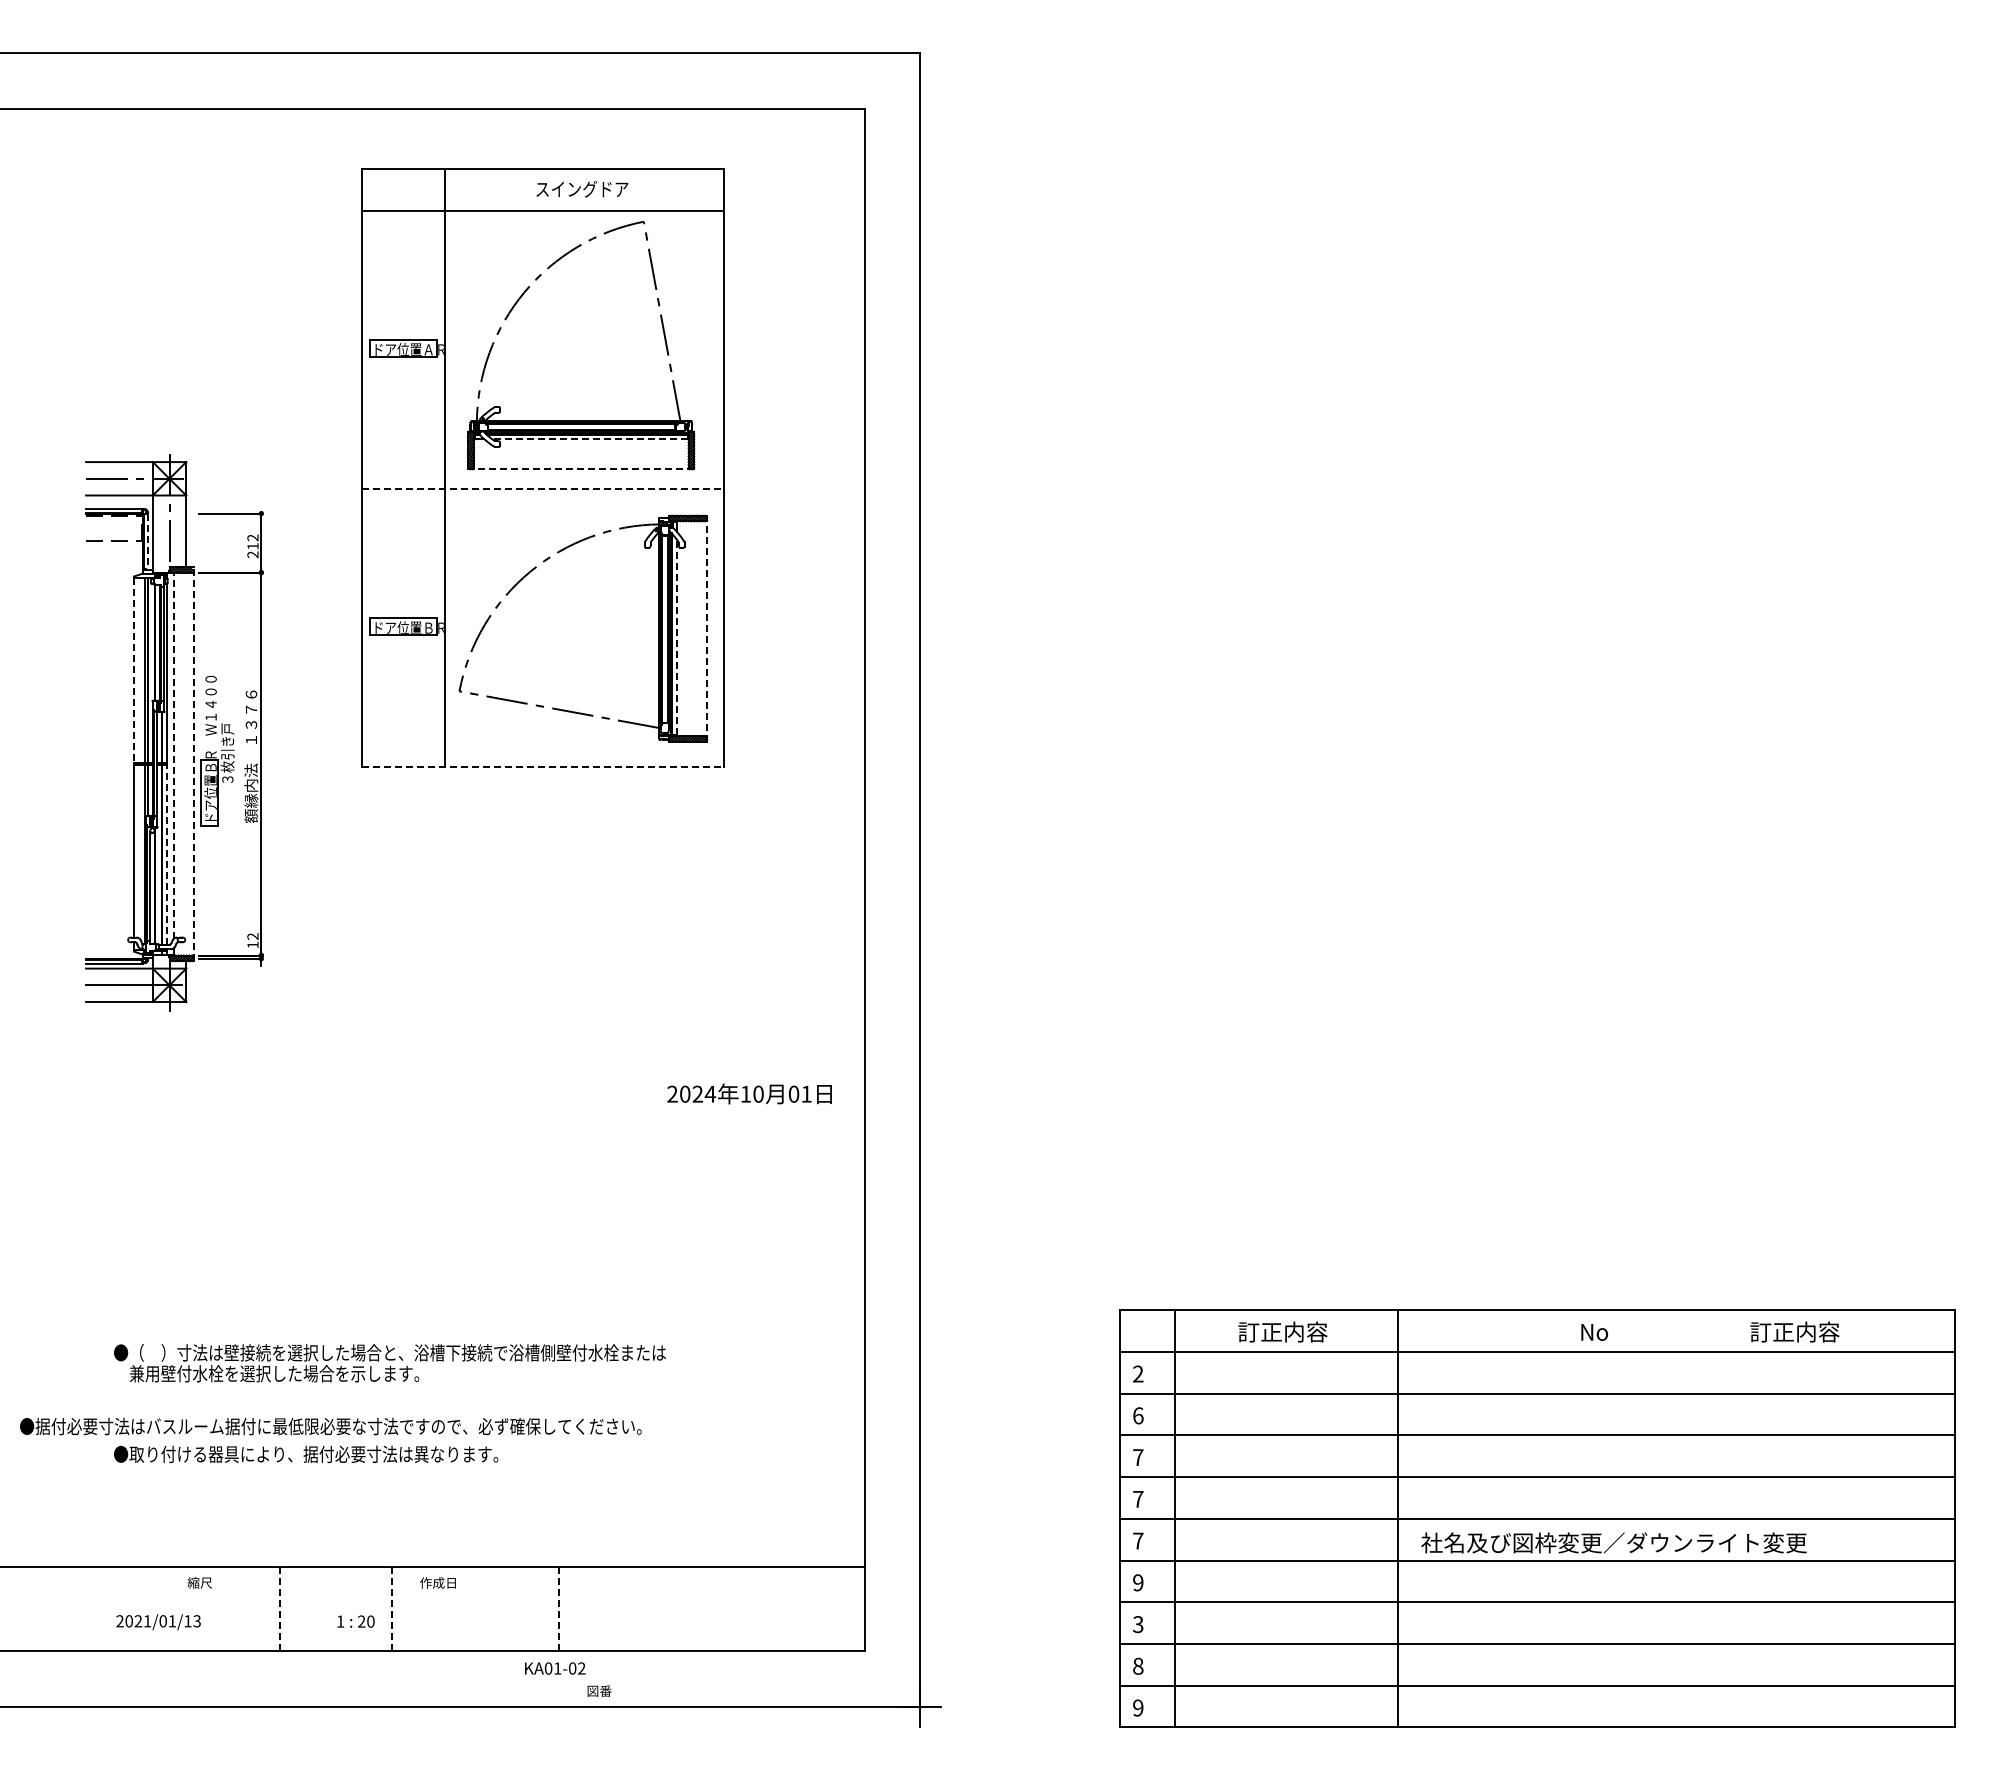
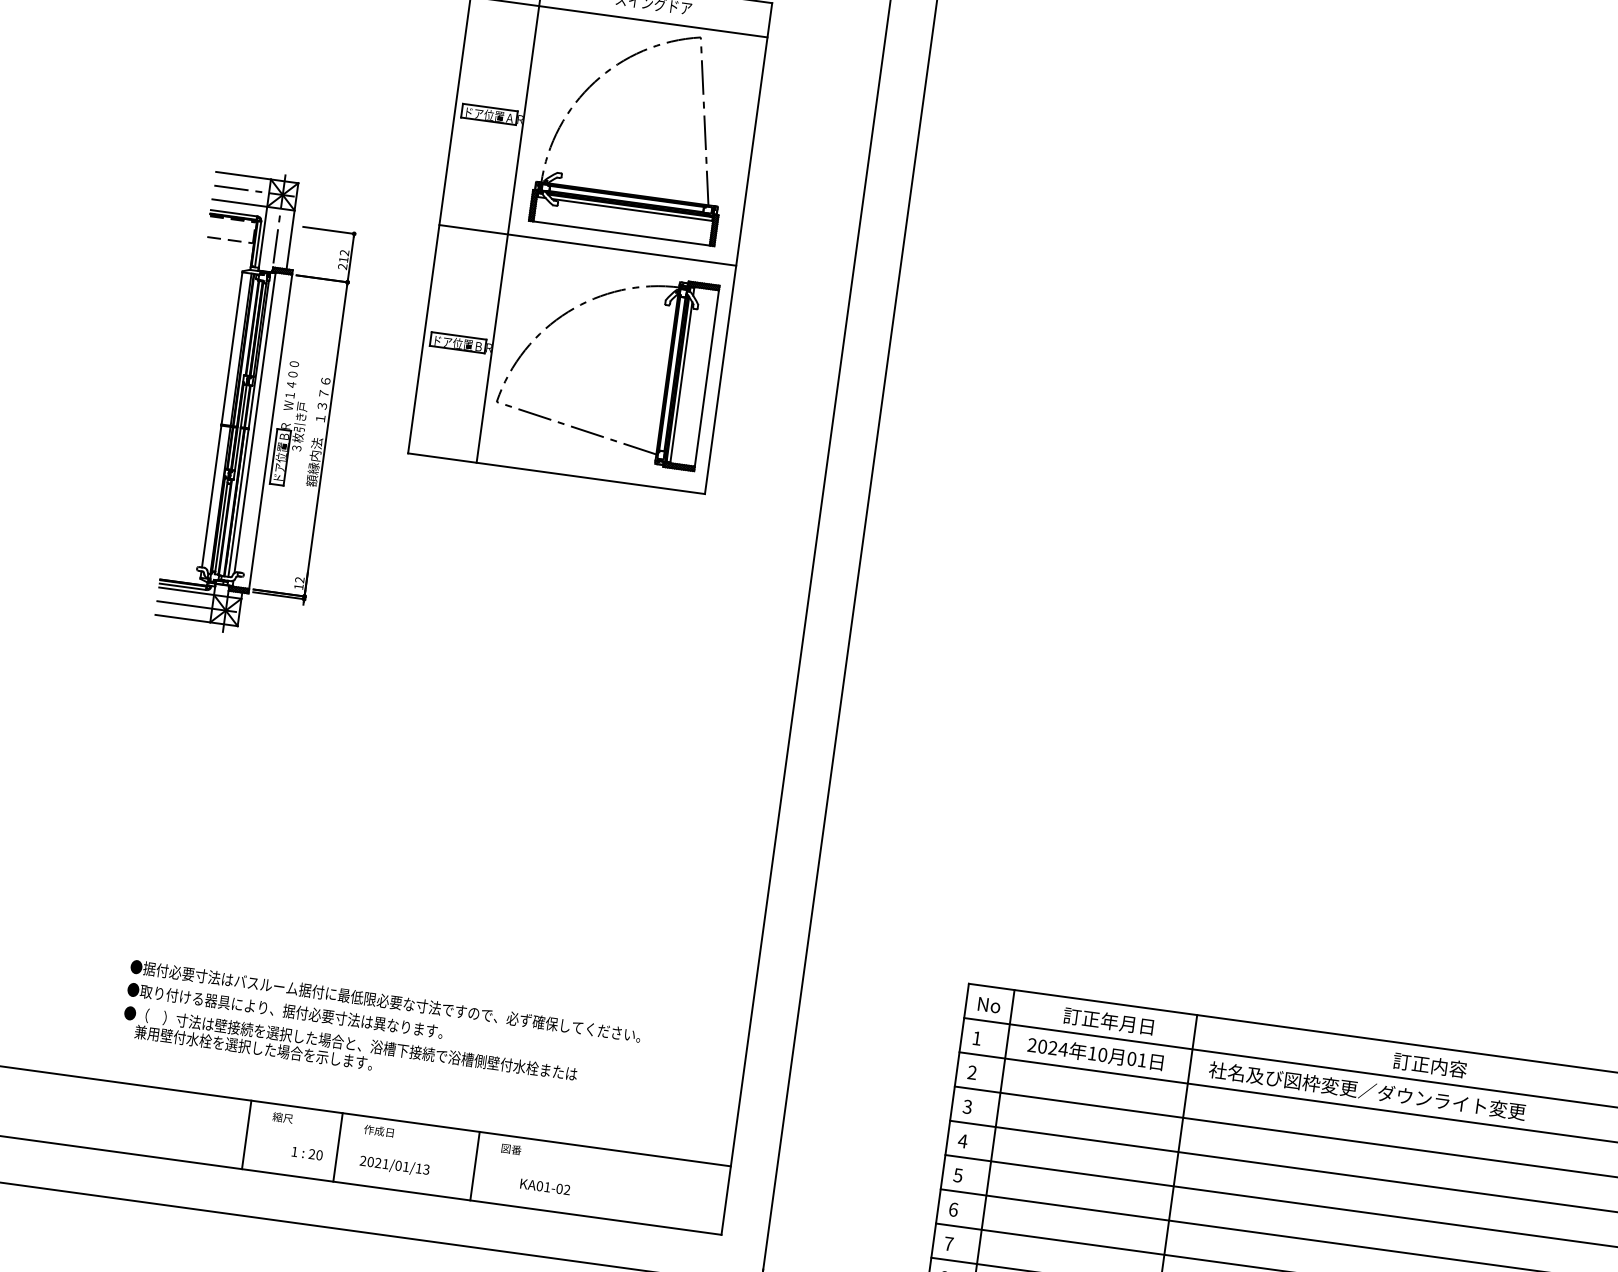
line: (590, 439) -> (632, 210), dashed -> solid
line: (581, 469) -> (621, 233), dashed -> solid
line: (542, 489) -> (587, 245), dashed -> solid
line: (148, 542) -> (258, 244), dashed -> solid
line: (707, 628) -> (707, 378), dashed -> solid
line: (677, 637) -> (681, 382), dashed -> solid
line: (133, 670) -> (231, 348), dashed -> solid
line: (173, 755) -> (254, 422), dashed -> solid
line: (193, 763) -> (270, 431), dashed -> solid
line: (542, 767) -> (556, 473), dashed -> solid
line: (167, 854) -> (238, 503), dashed -> solid
text: (749, 1093) -> (1095, 1053), moved
text: (1315, 1331) -> (1127, 1023), 訂正内容 -> 訂正年月日
text: (1794, 1331) -> (1429, 1064), moved
text: (1594, 1332) -> (989, 1005), moved
text: (389, 1363) -> (349, 1052), moved
text: (1138, 1373) -> (977, 1037), 2 -> 1
text: (1138, 1415) -> (972, 1072), 6 -> 2
text: (330, 1426) -> (385, 1001), moved
text: (1138, 1457) -> (967, 1106), 7 -> 3
text: (1137, 1499) -> (962, 1141), 7 -> 4
text: (1137, 1540) -> (957, 1174), 7 -> 5
text: (1613, 1542) -> (1367, 1090), moved
text: (199, 1582) -> (282, 1117), moved
text: (1138, 1582) -> (953, 1209), 9 -> 6
line: (280, 1609) -> (246, 1135), dashed -> solid
line: (391, 1609) -> (337, 1147), dashed -> solid
line: (558, 1609) -> (474, 1166), dashed -> solid
text: (158, 1622) -> (394, 1166), moved
text: (1138, 1624) -> (949, 1243), 3 -> 7
text: (555, 1668) -> (545, 1186), moved
text: (599, 1690) -> (511, 1148), moved

